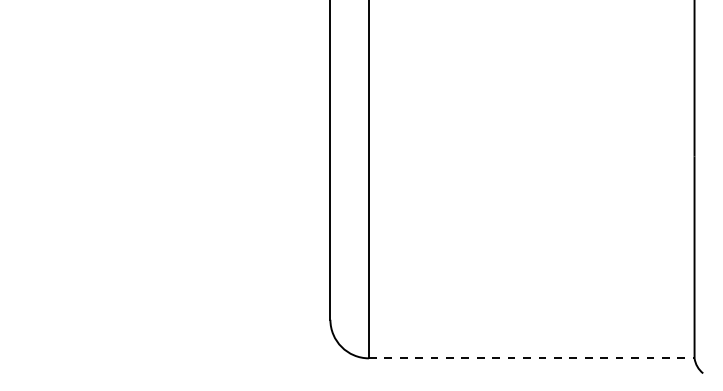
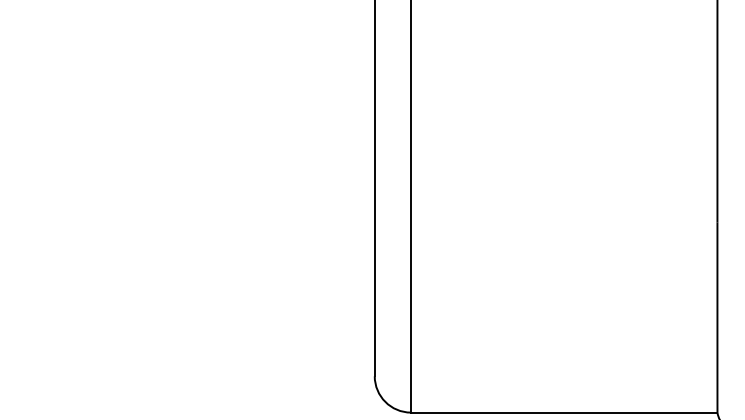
line: (532, 358) -> (564, 412), dashed -> solid

